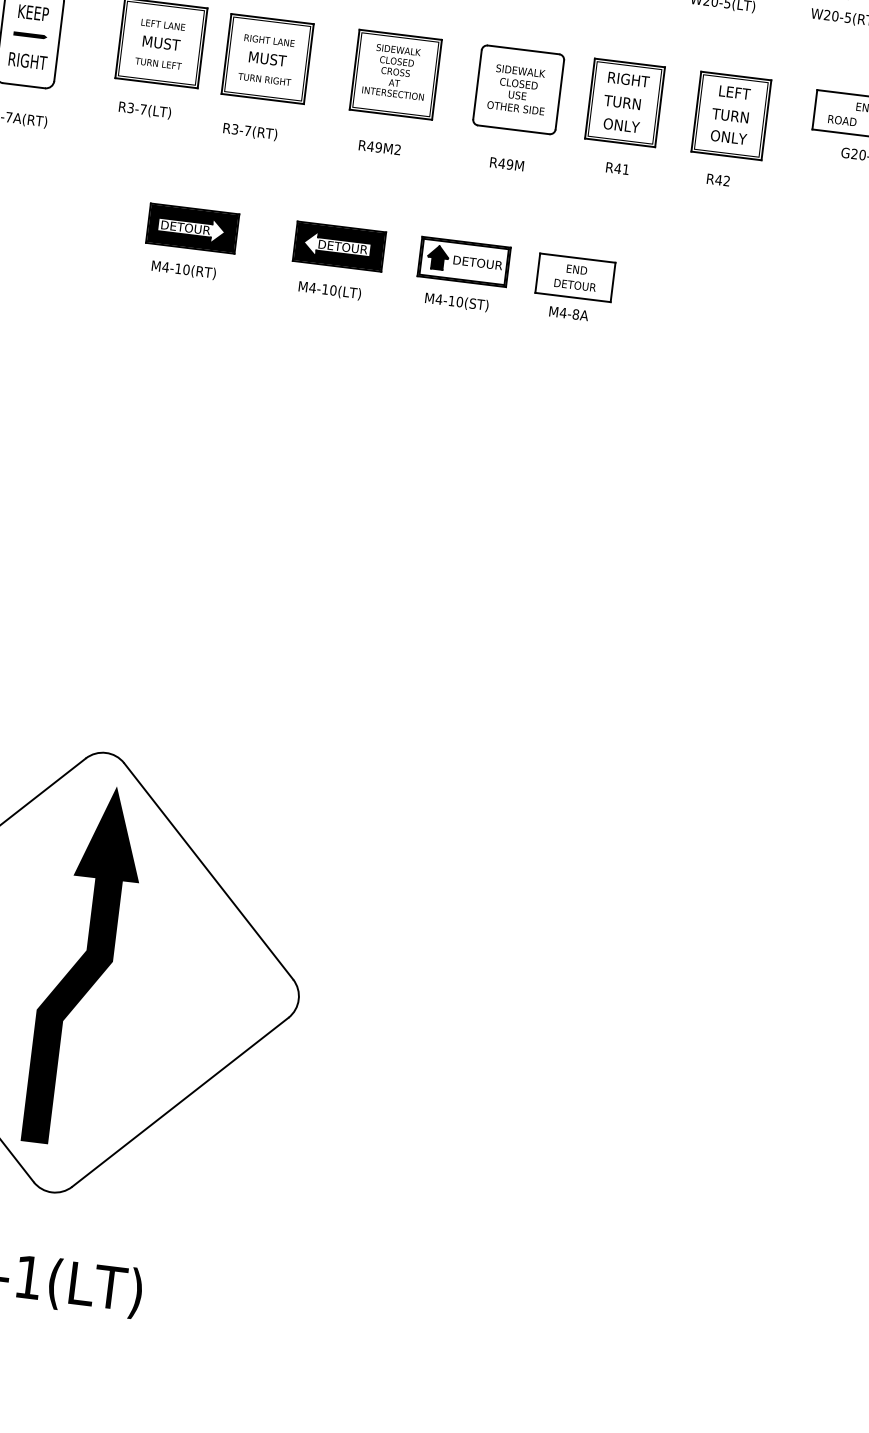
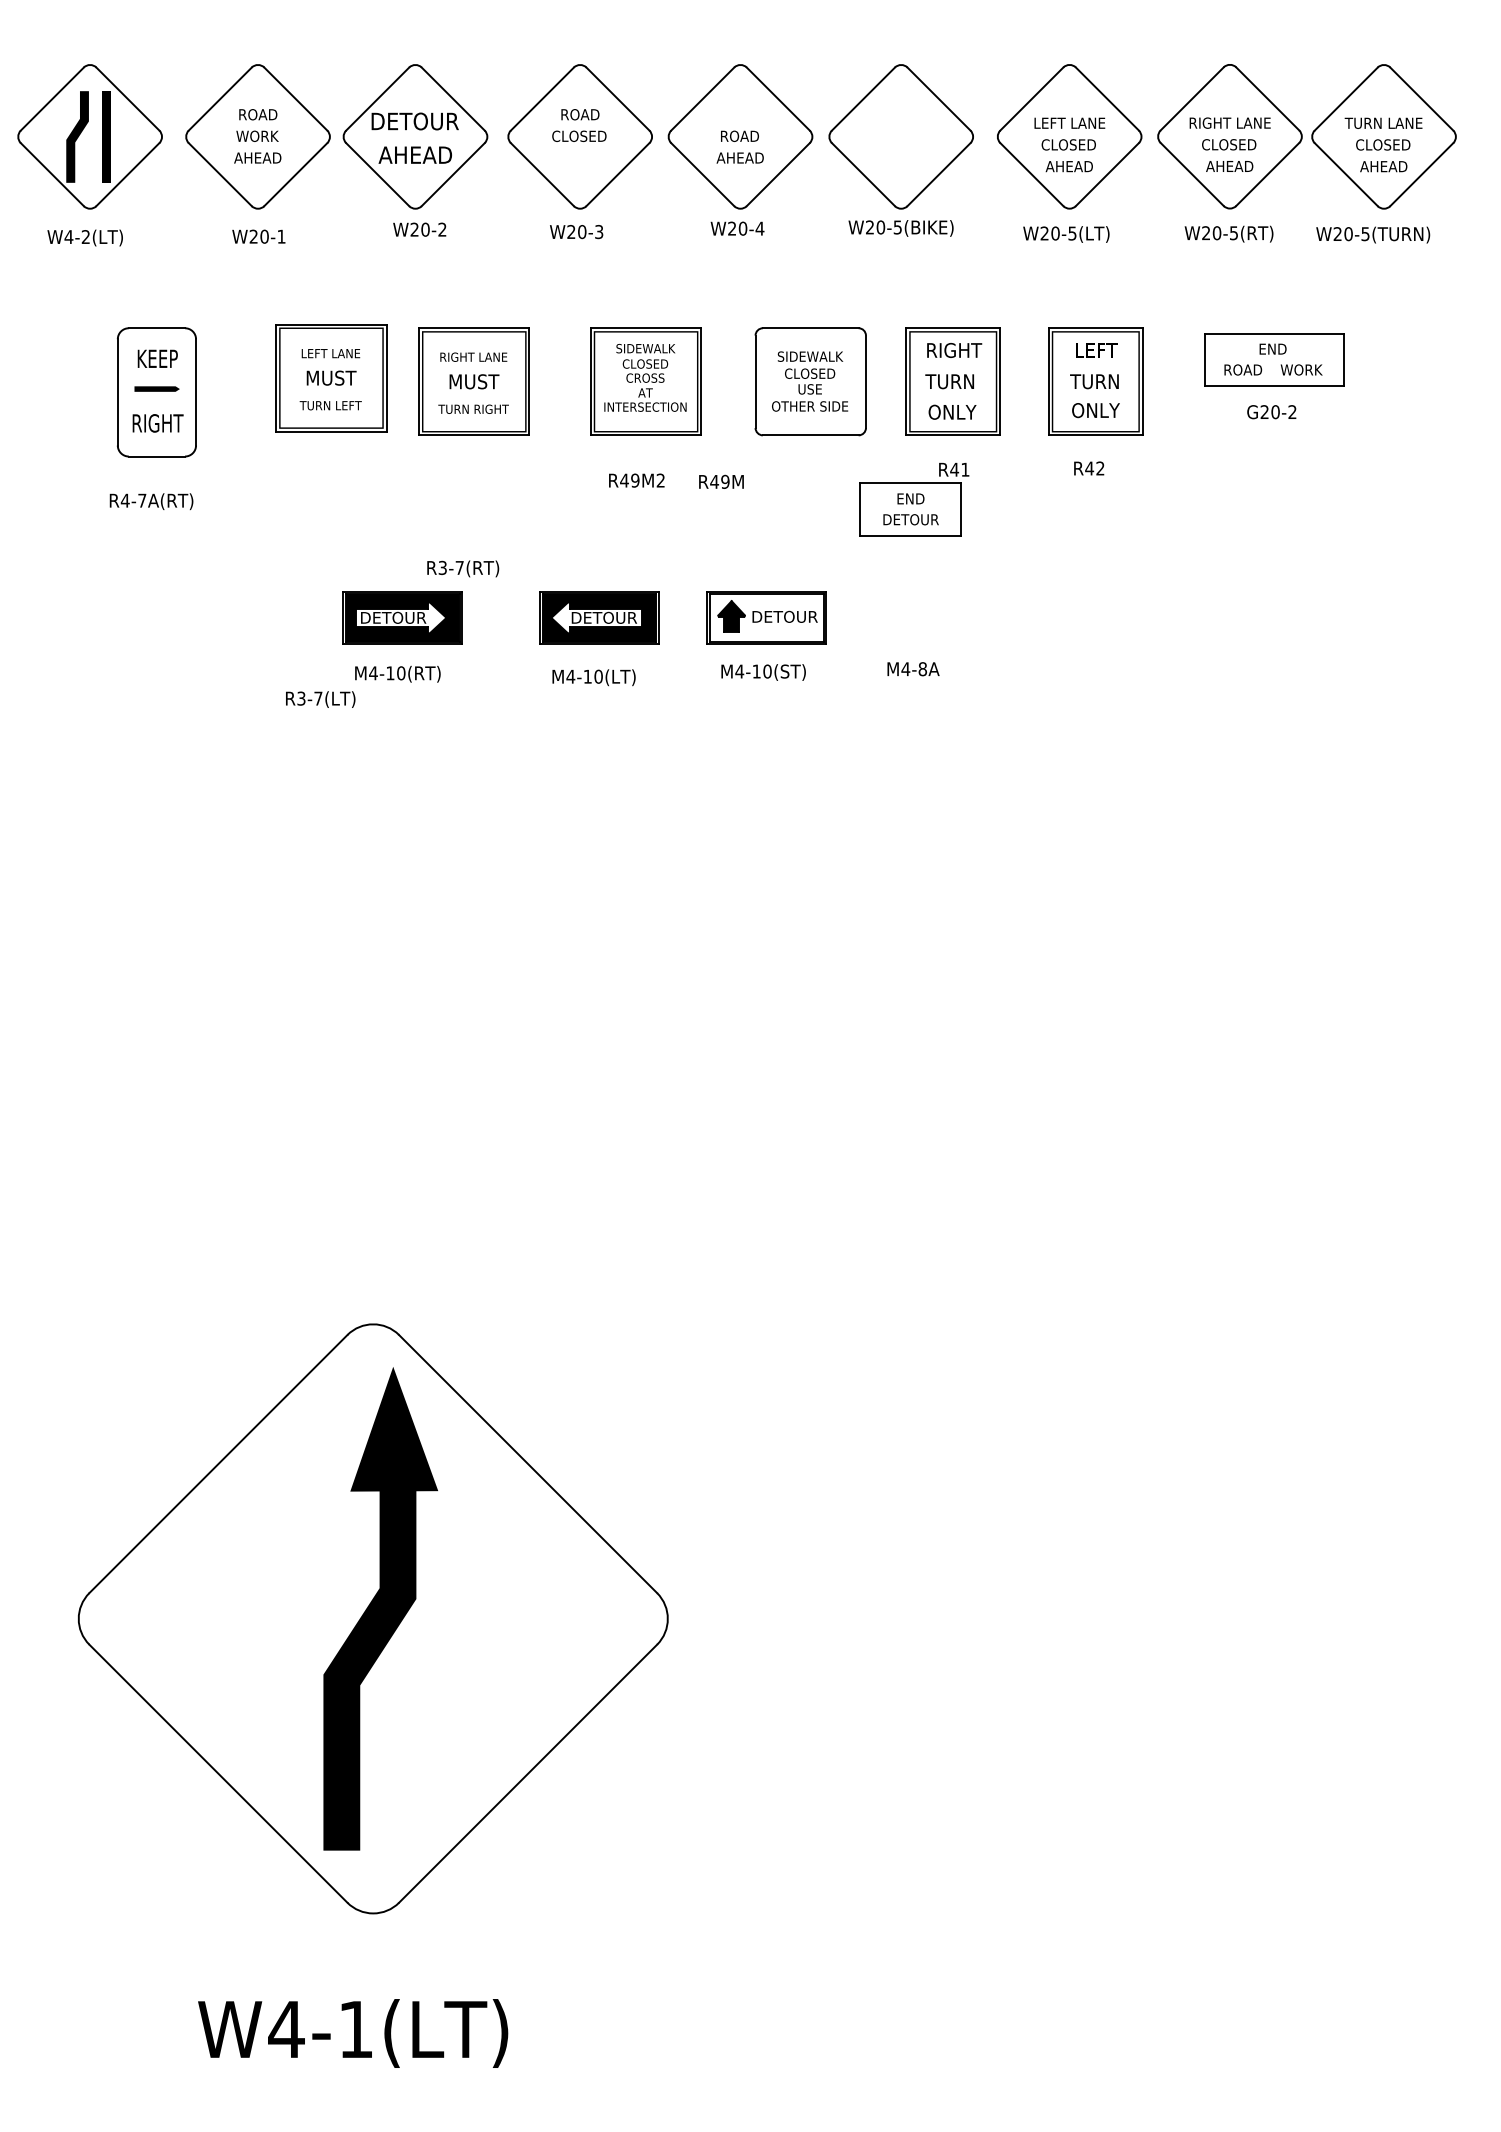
text: (144, 110) -> (320, 699), moved
text: (250, 131) -> (463, 568), moved
text: (507, 163) -> (721, 481), moved
part: (575, 277) -> (910, 509), moved

